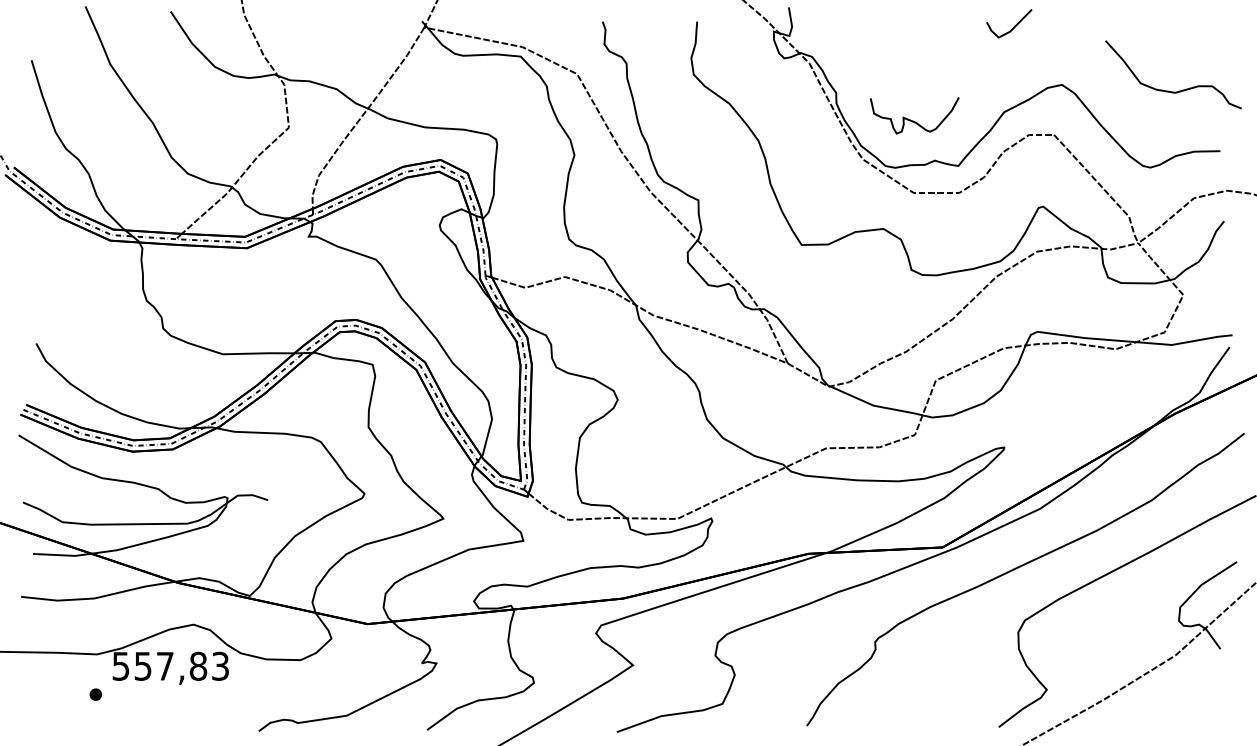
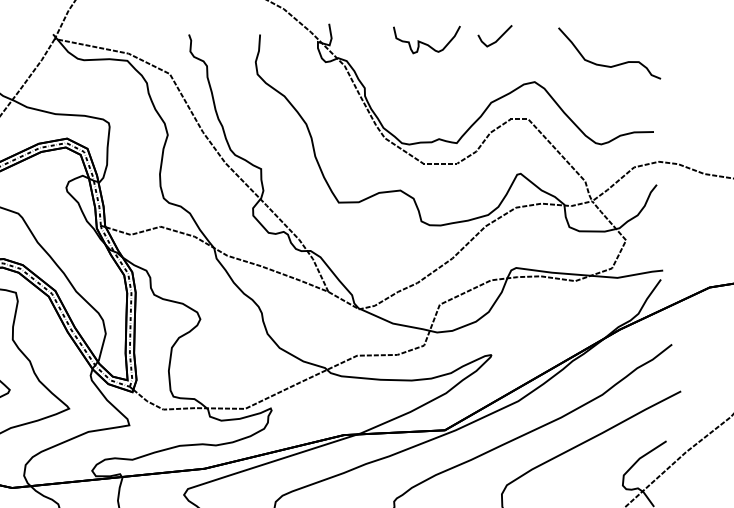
curve: (1168, 90) -> (605, 65), moved
curve: (913, 120) -> (426, 43), moved

